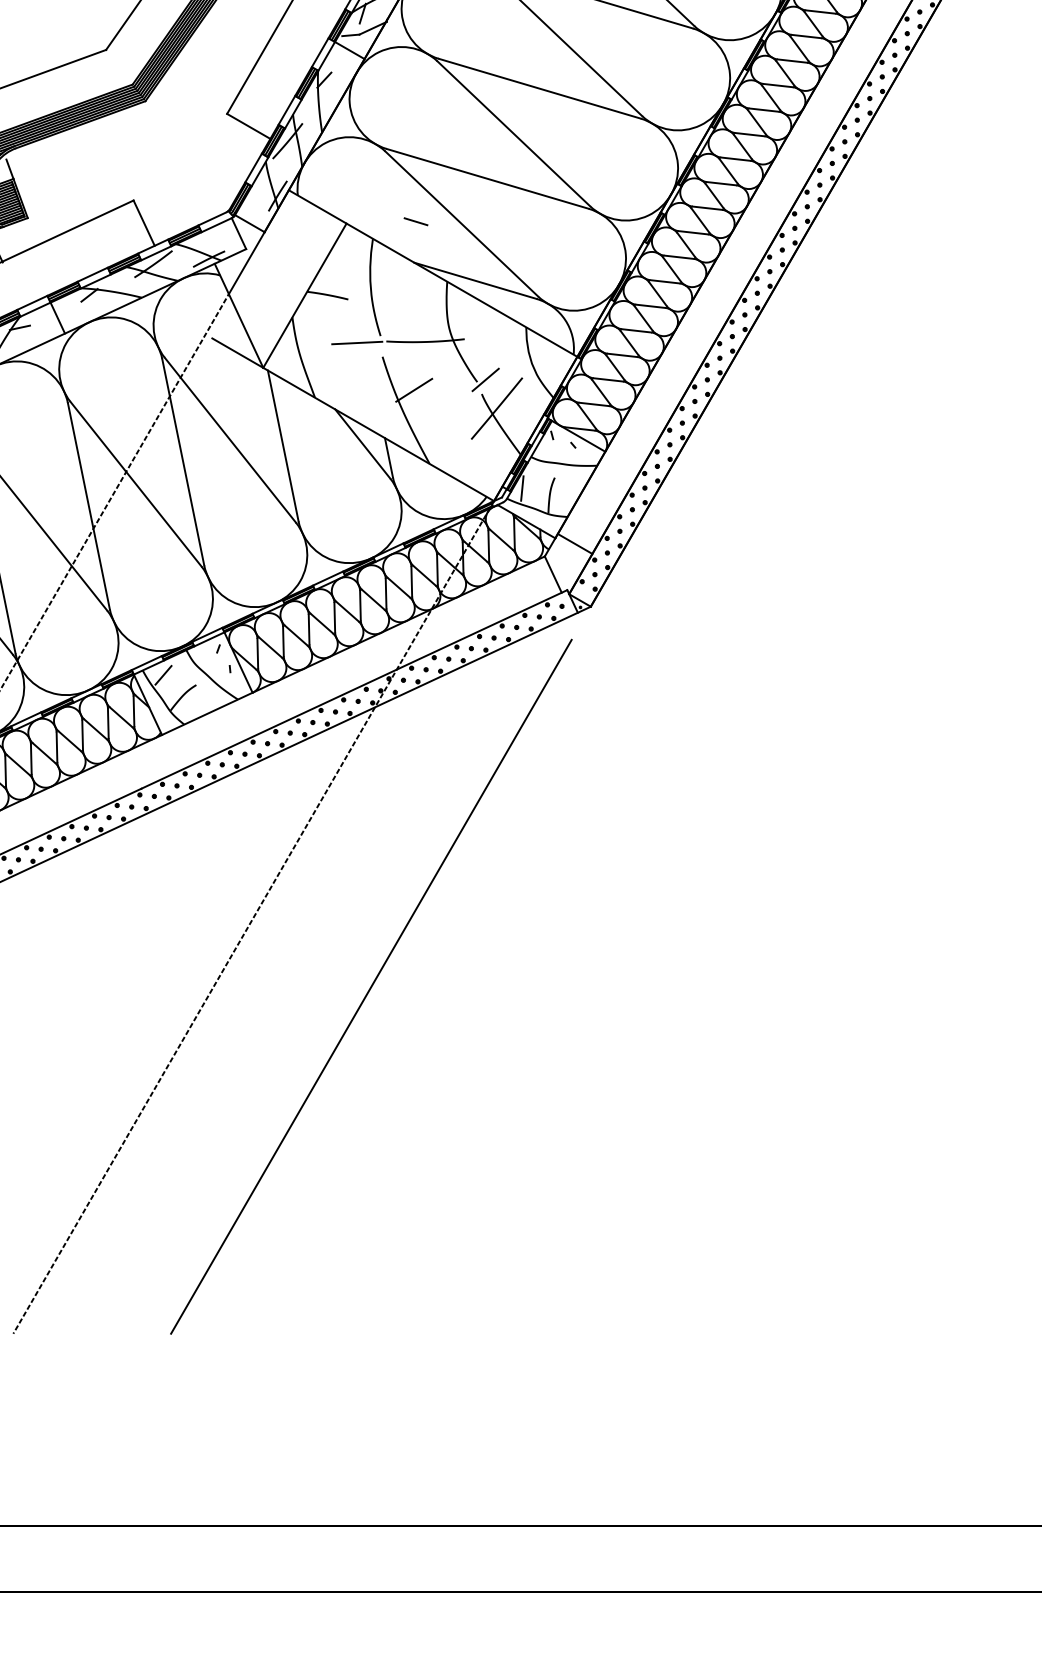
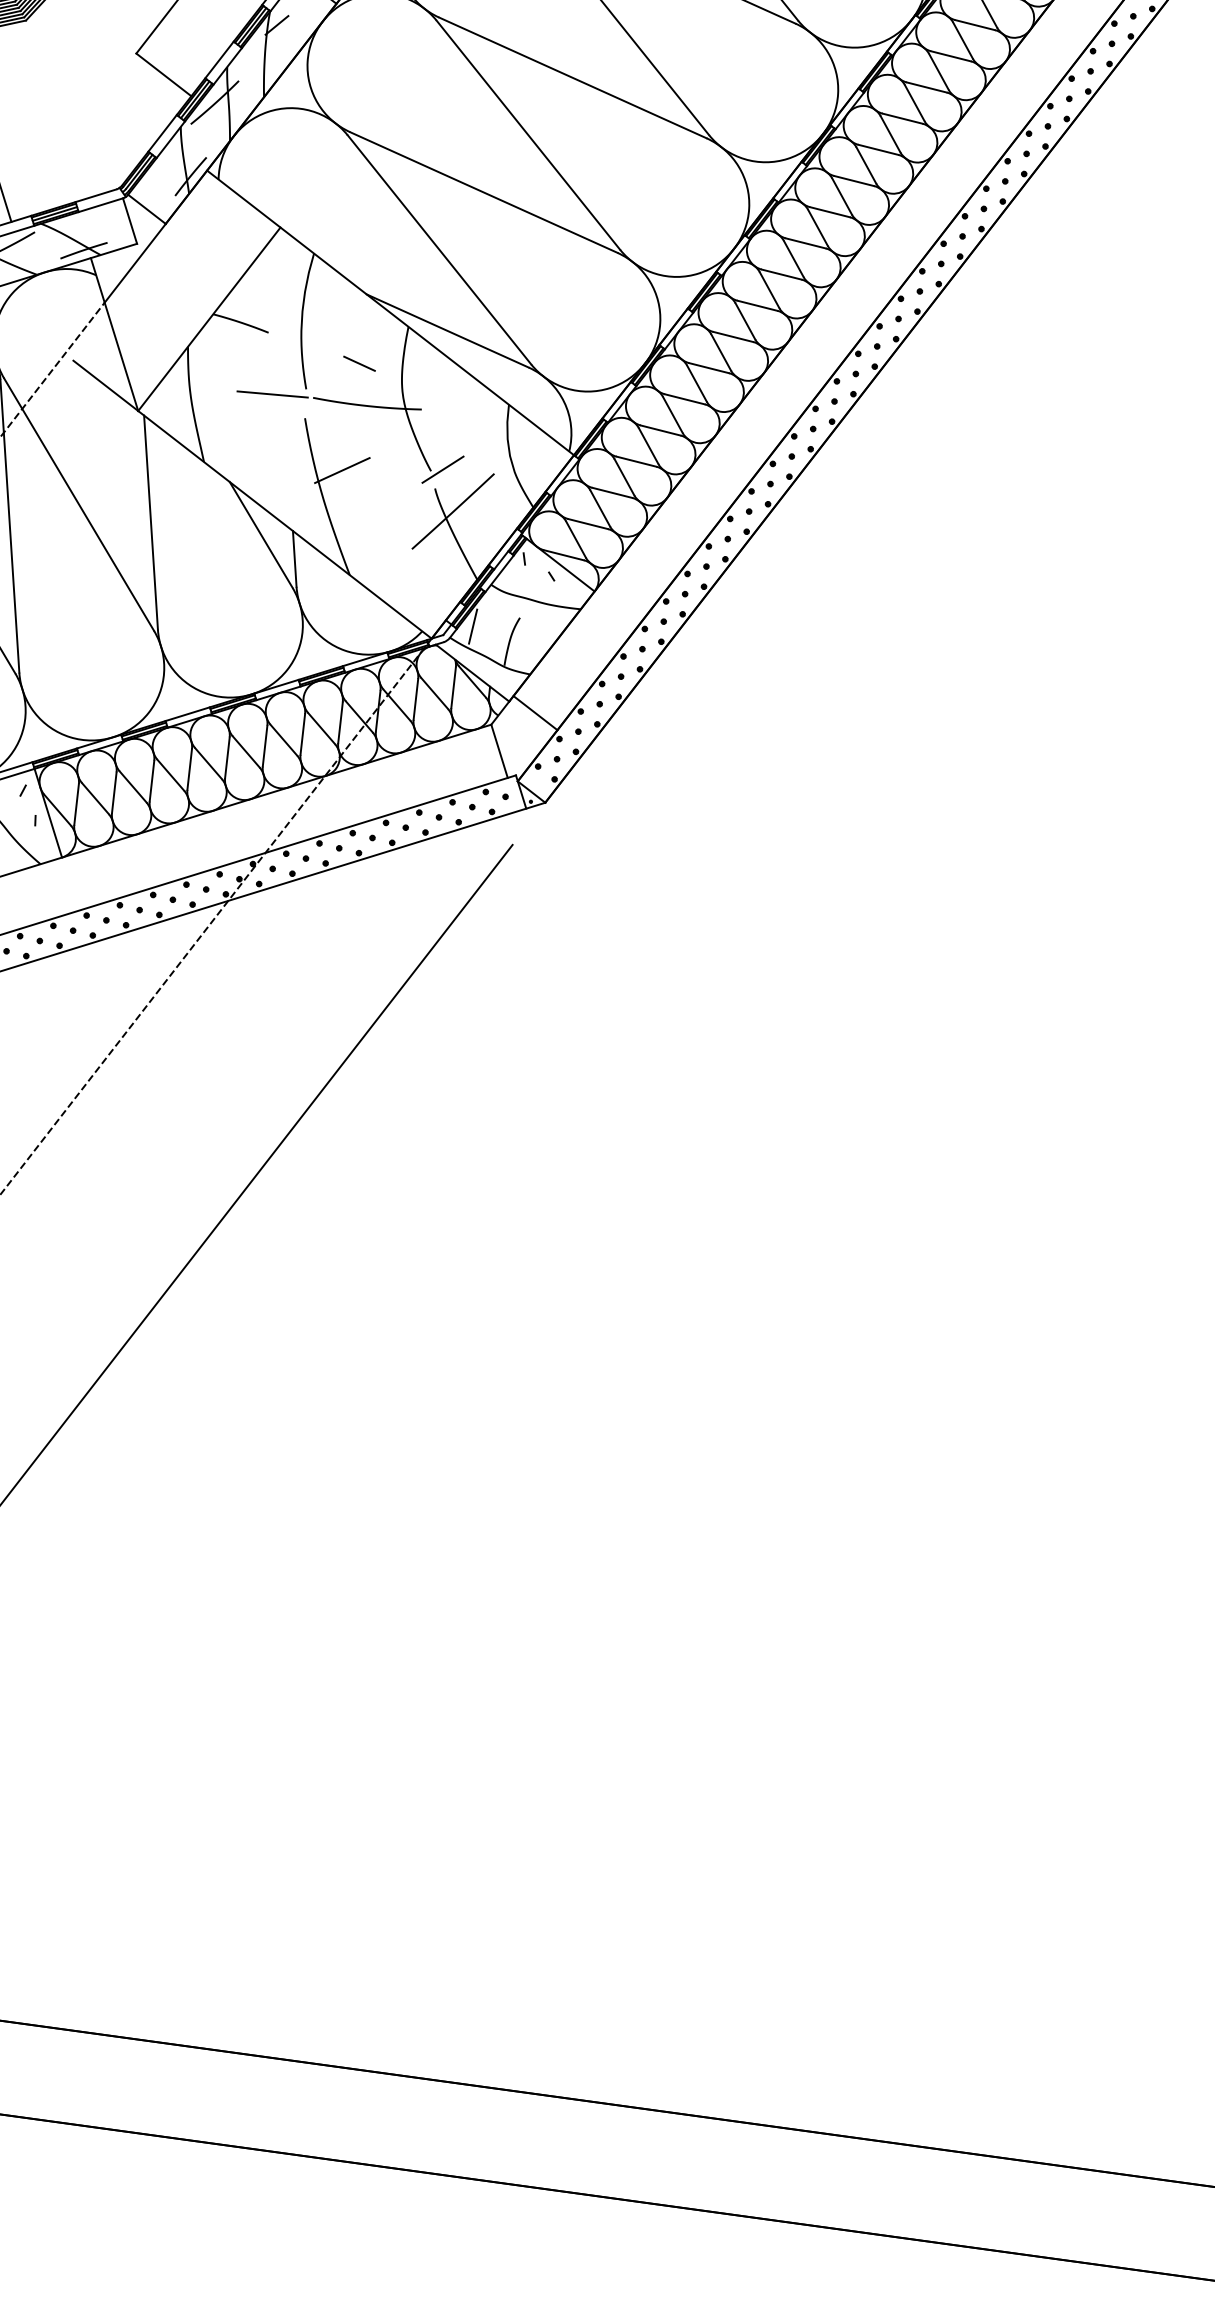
line: (415, 221) -> (358, 363), moved

